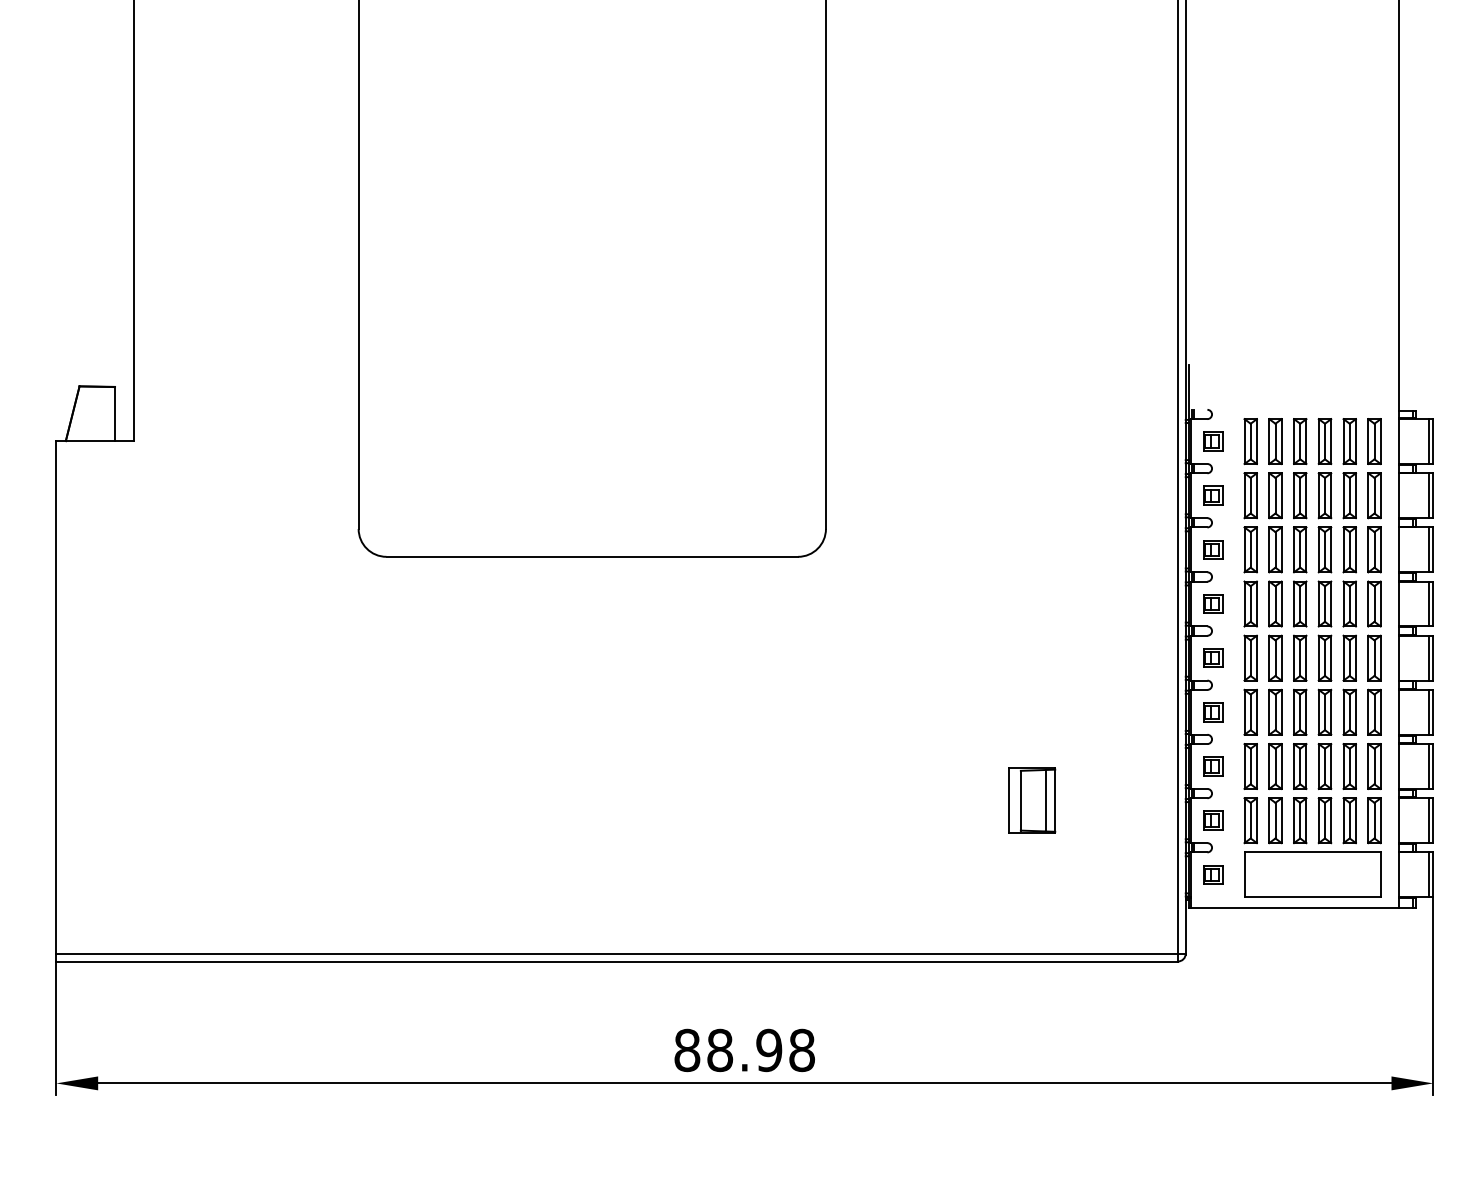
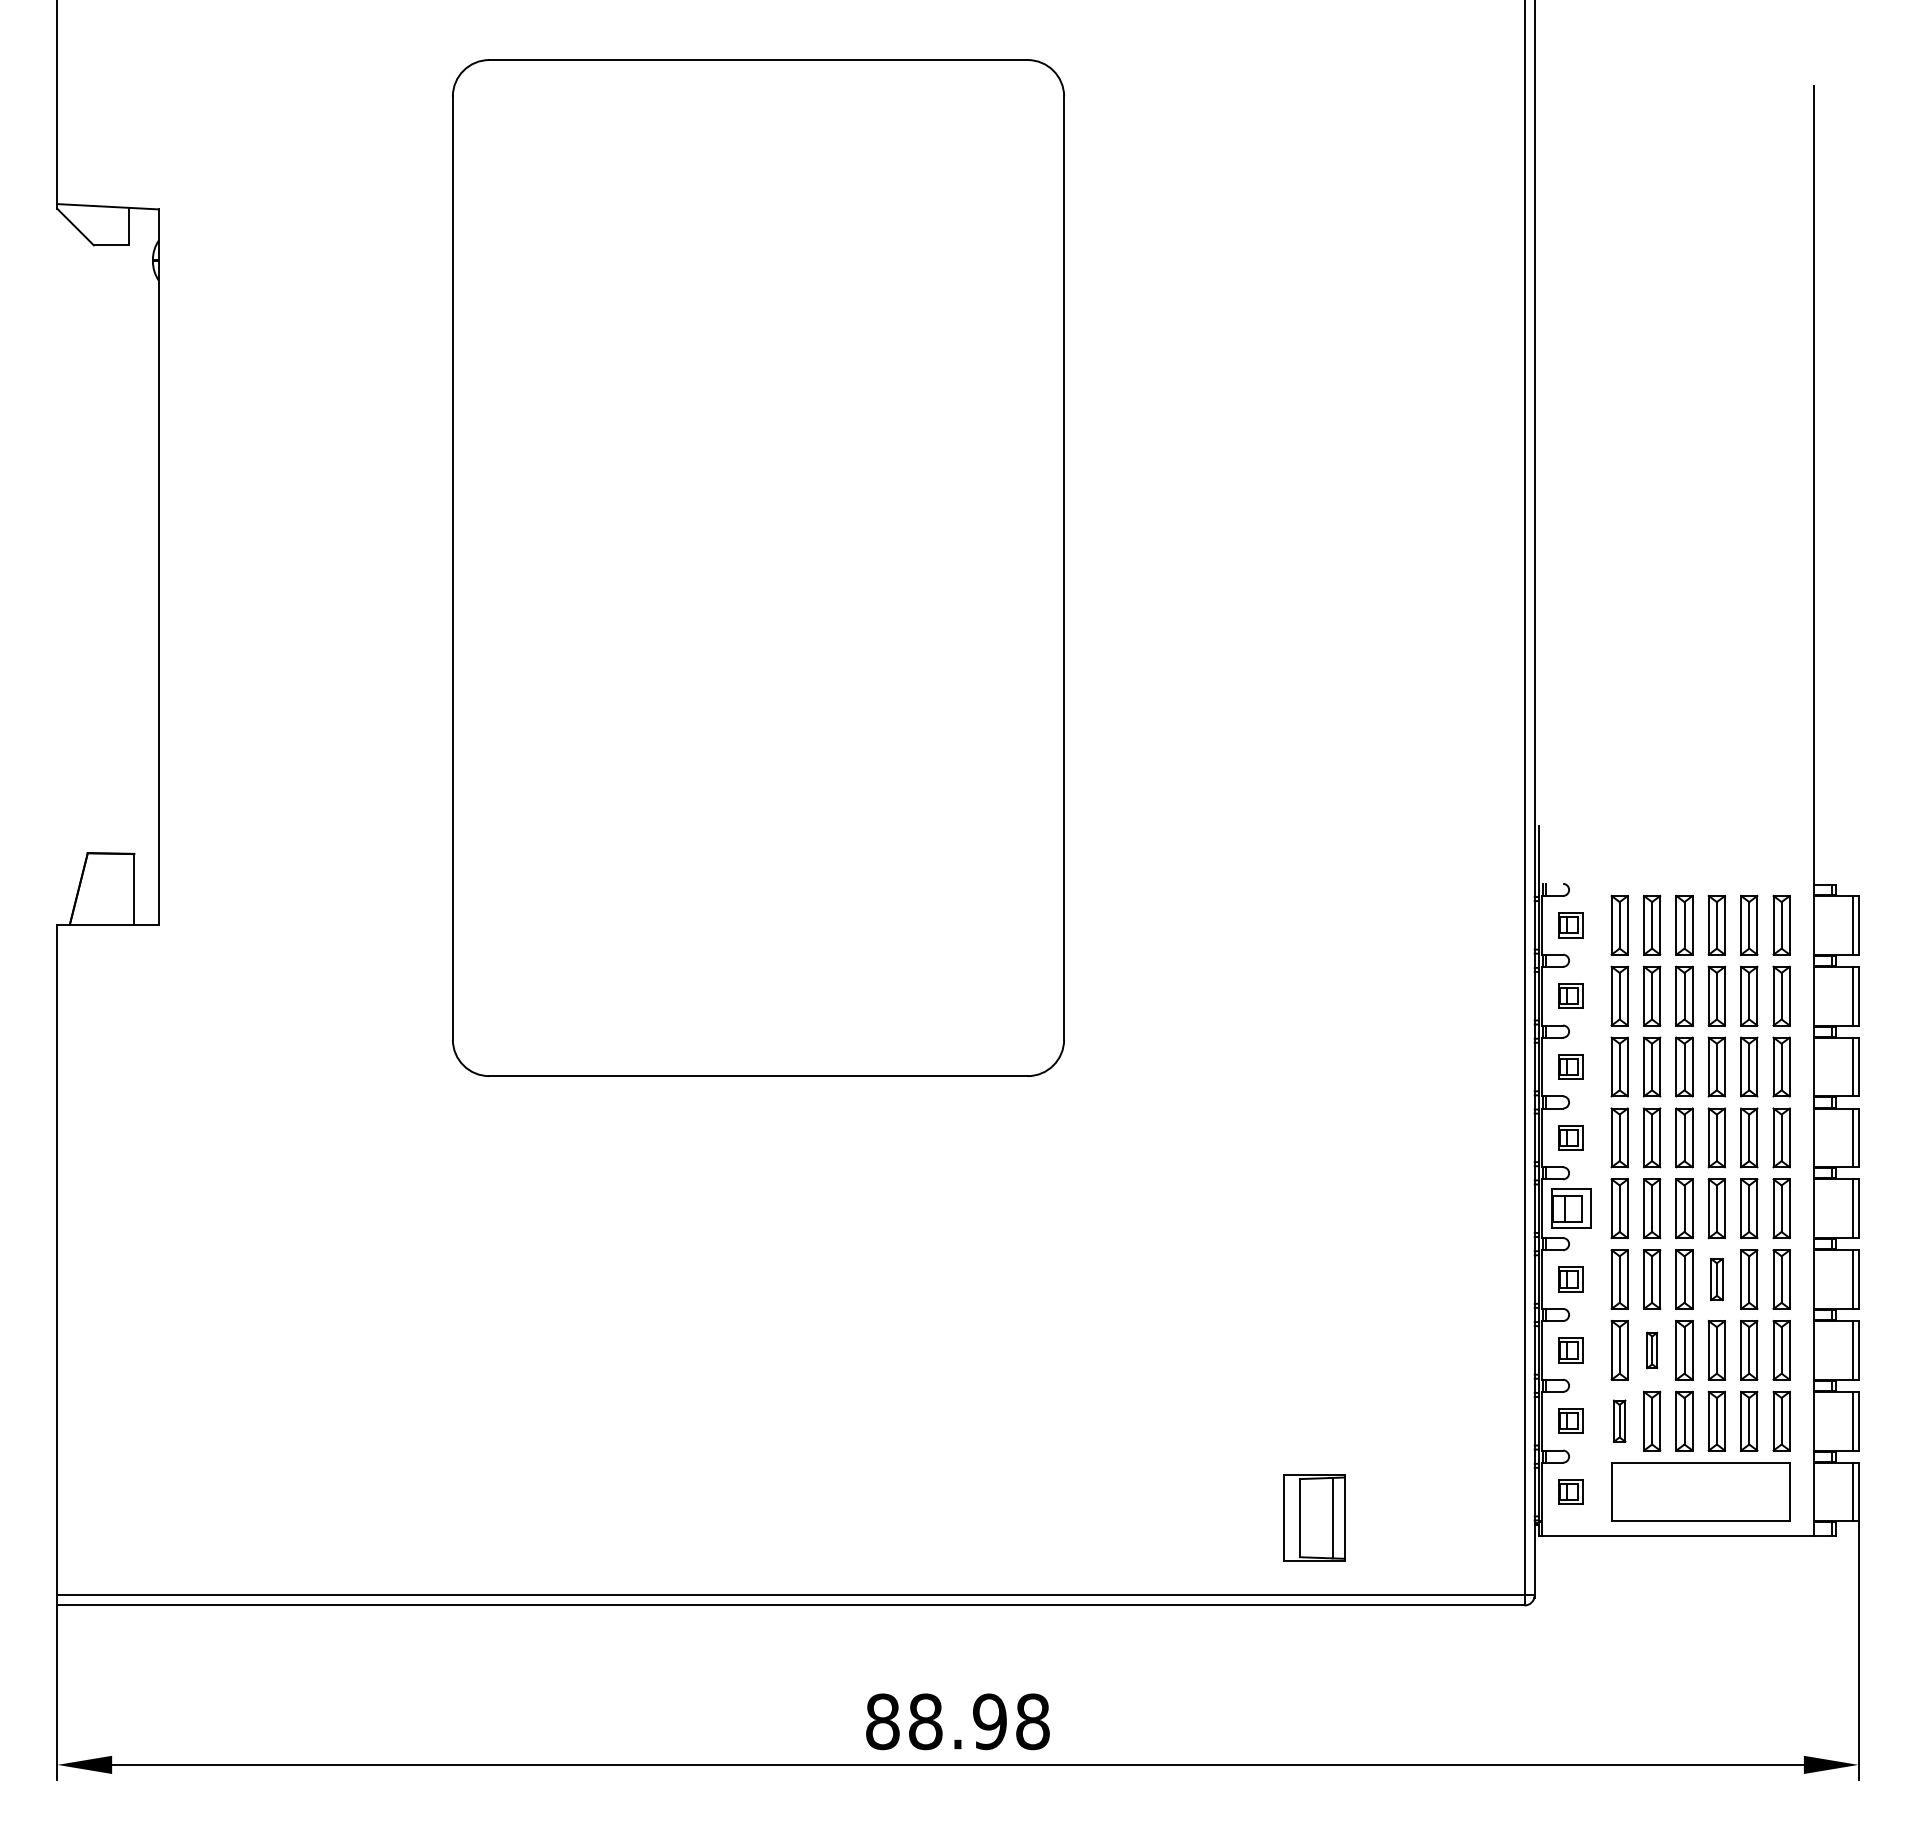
part: (1213, 658) -> (1570, 1208), size x1.6
part: (1324, 712) -> (1716, 1279), size x0.7
part: (1275, 766) -> (1652, 1350), size x0.6
part: (1031, 800) -> (1314, 1517), moved
part: (1250, 820) -> (1619, 1420), size x0.7

